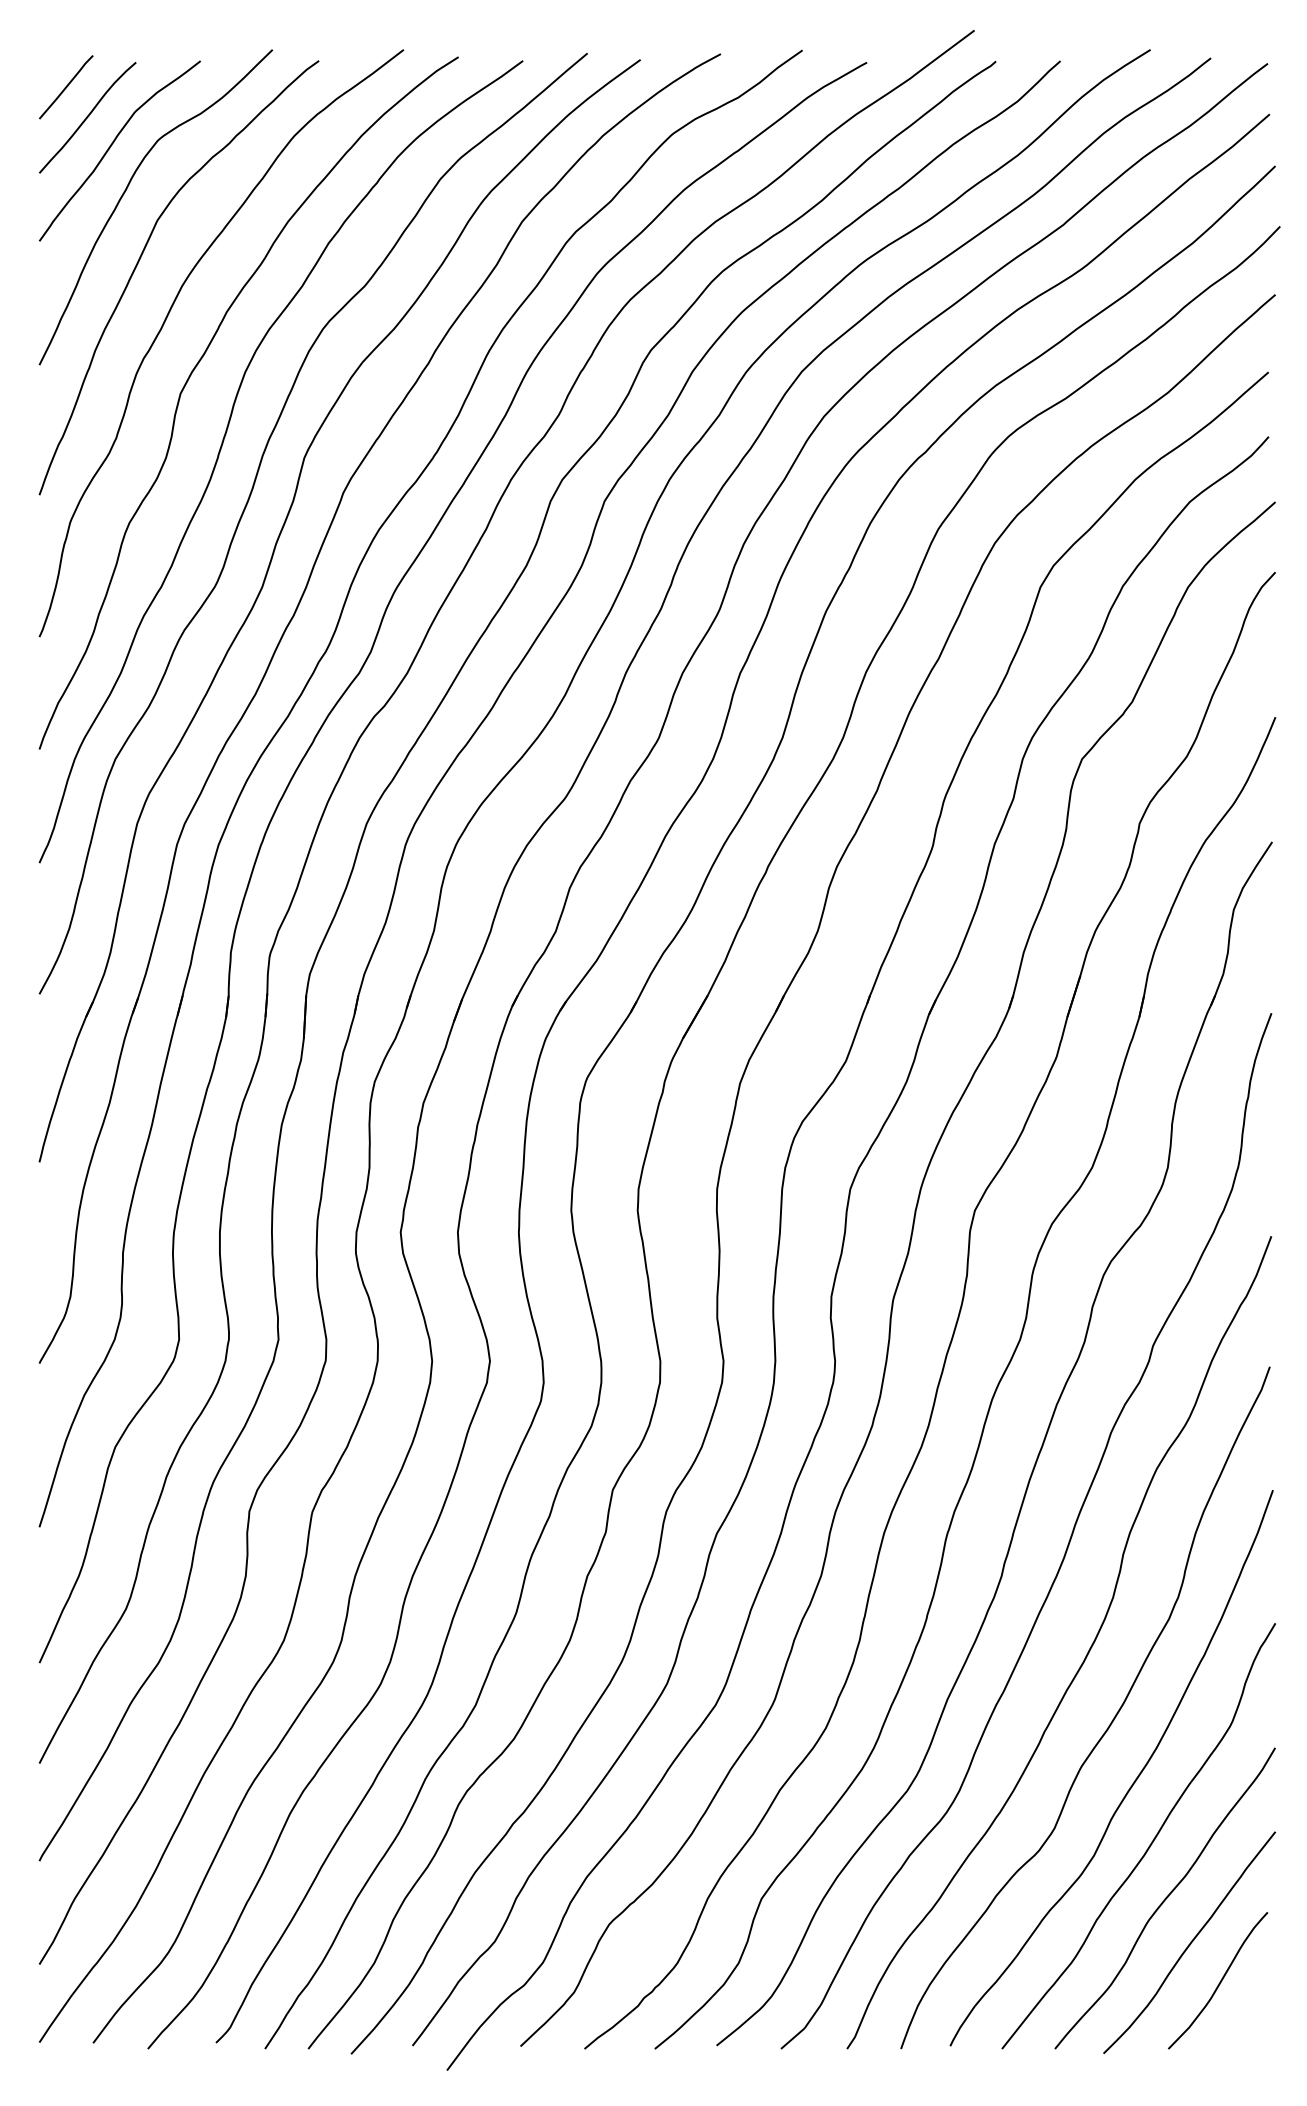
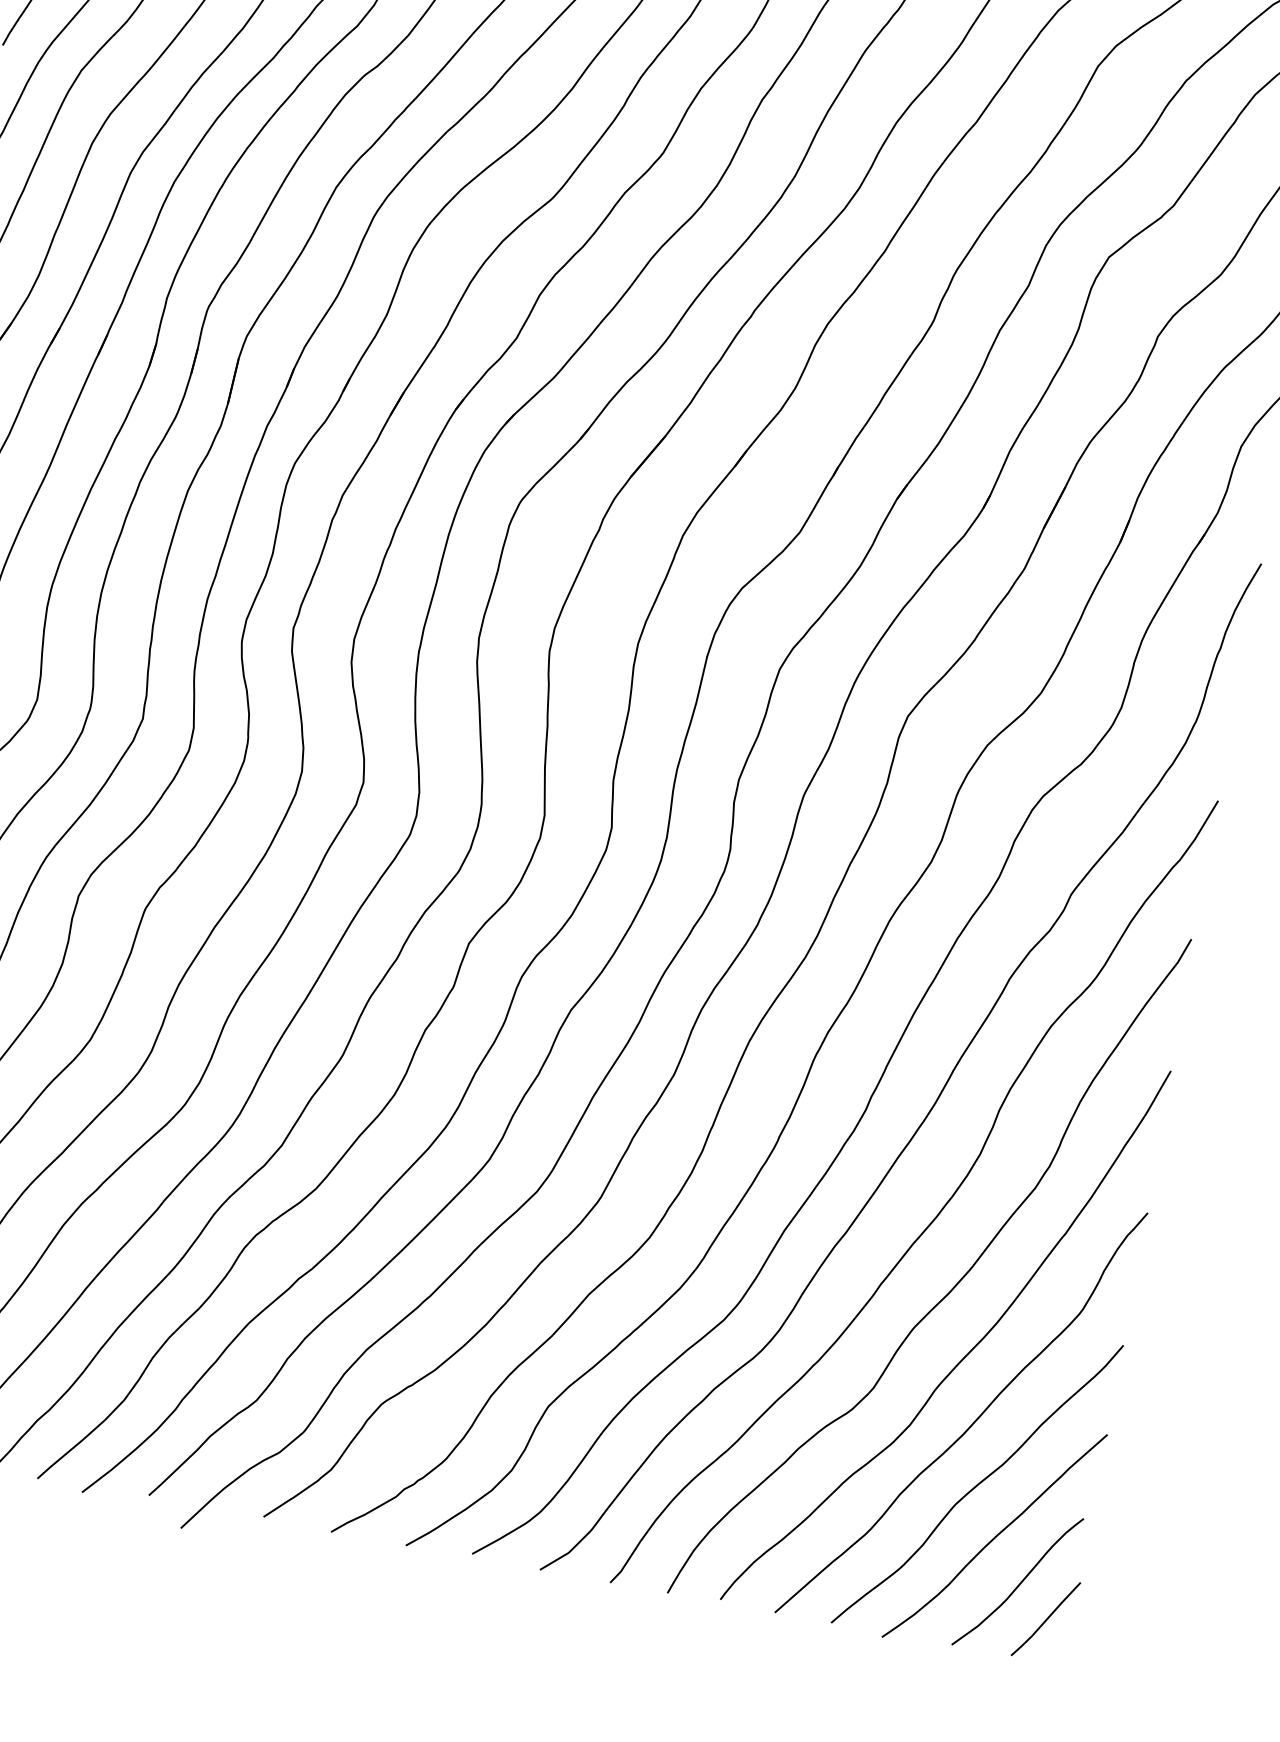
line: (1250, 2009) -> (1046, 1618), added

